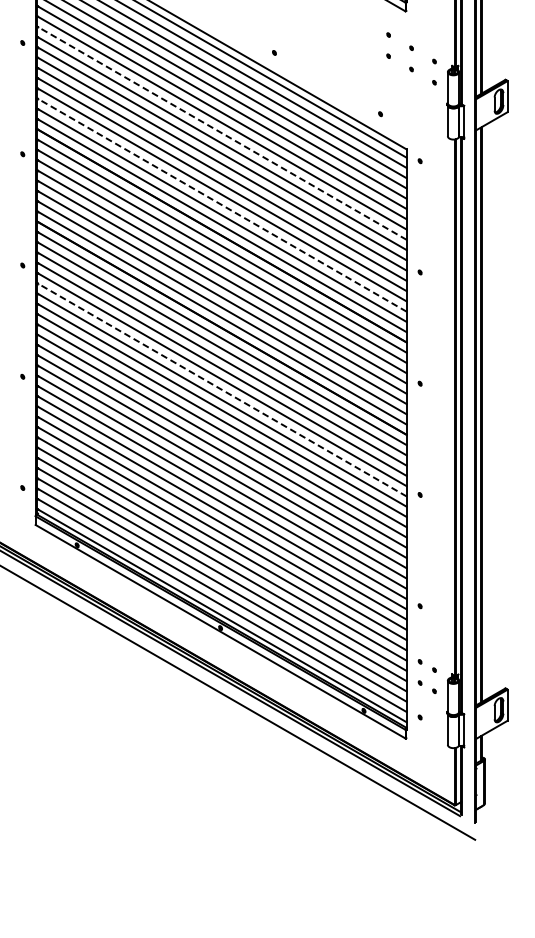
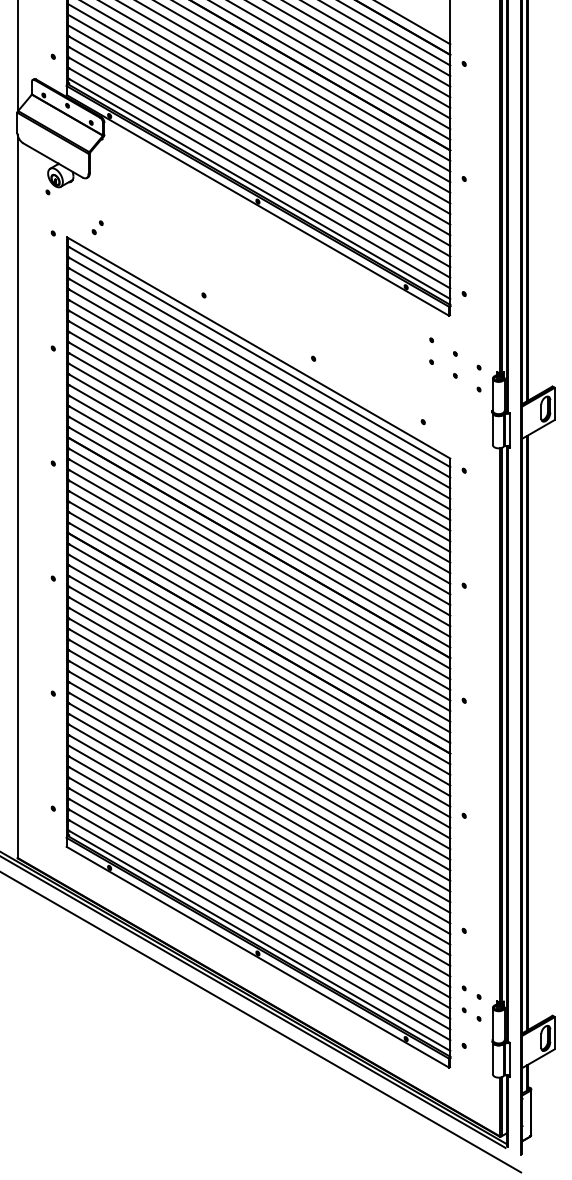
line: (222, 132) -> (259, 441), dashed -> solid
line: (222, 204) -> (259, 515), dashed -> solid
line: (222, 390) -> (259, 707), dashed -> solid

